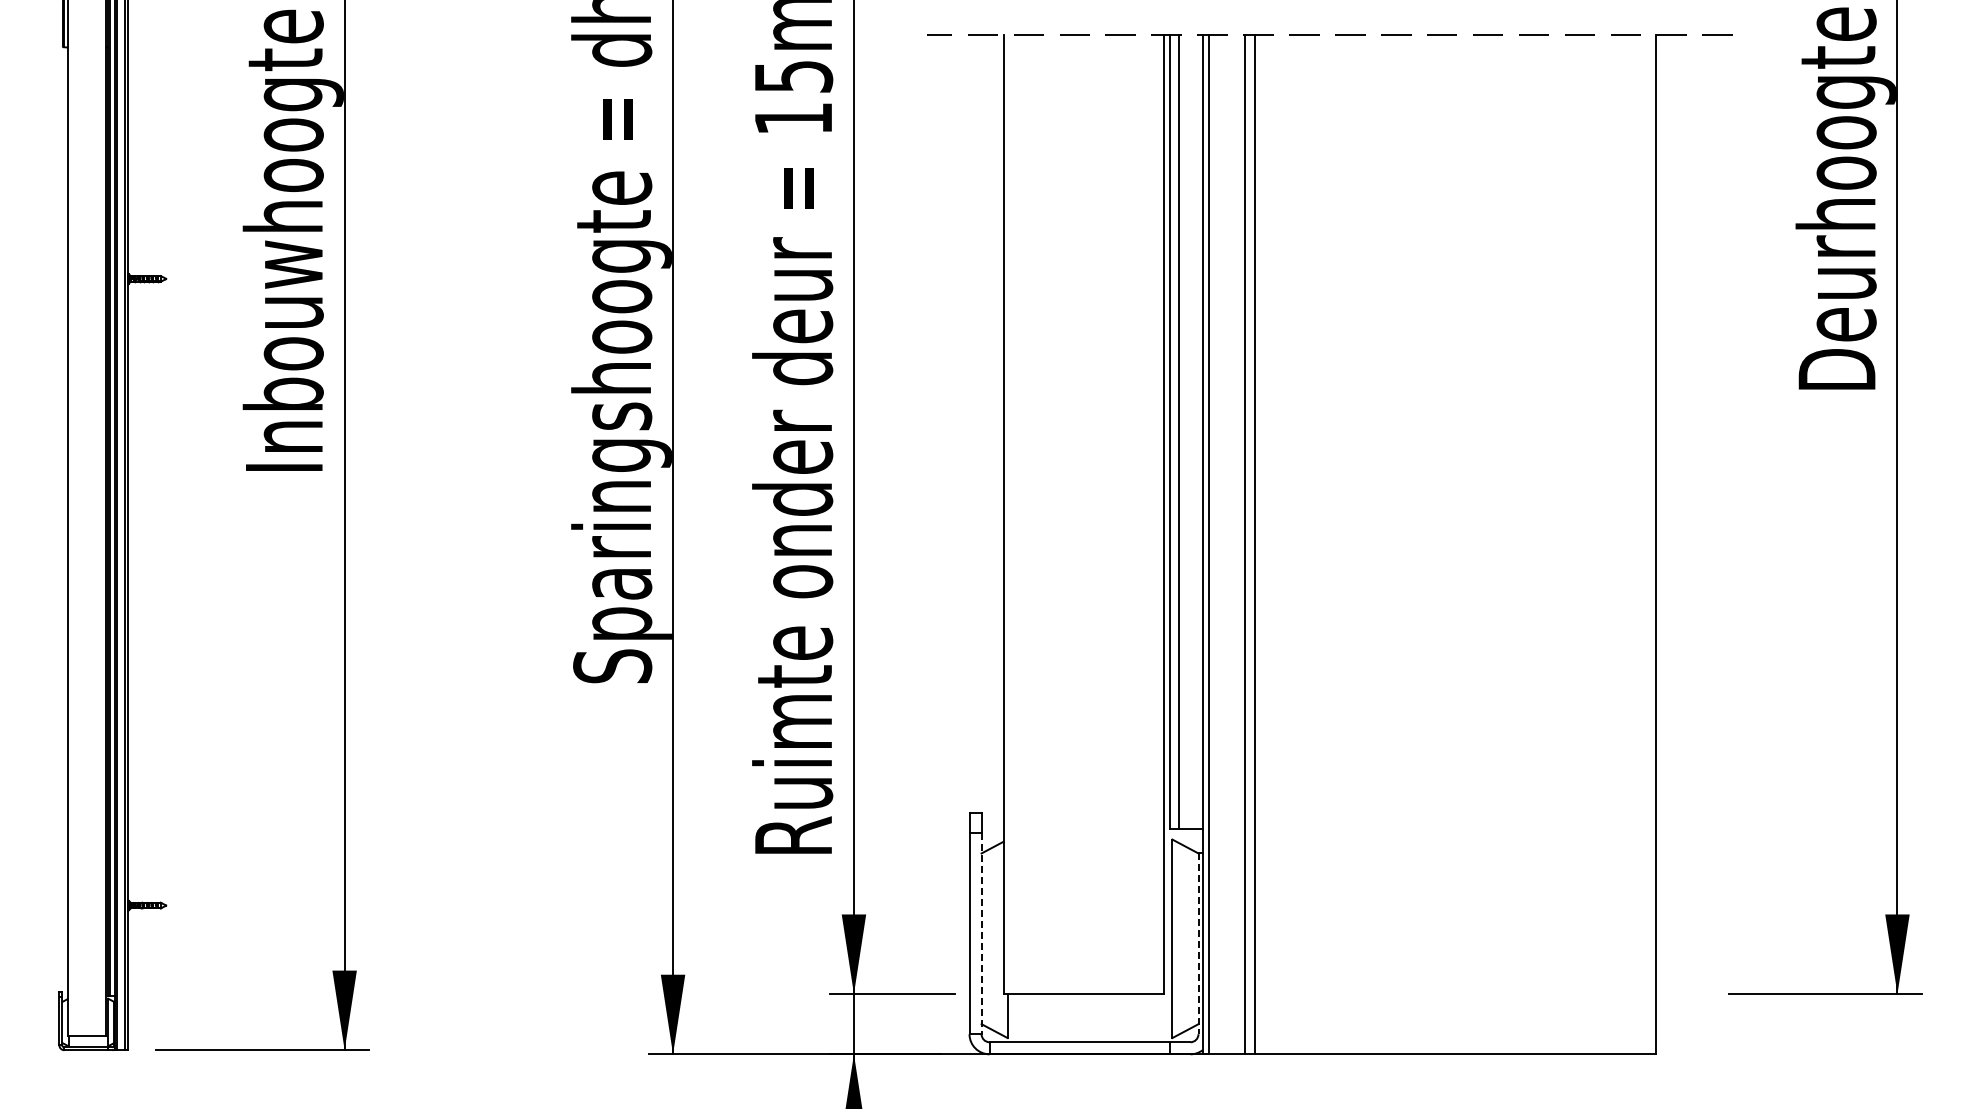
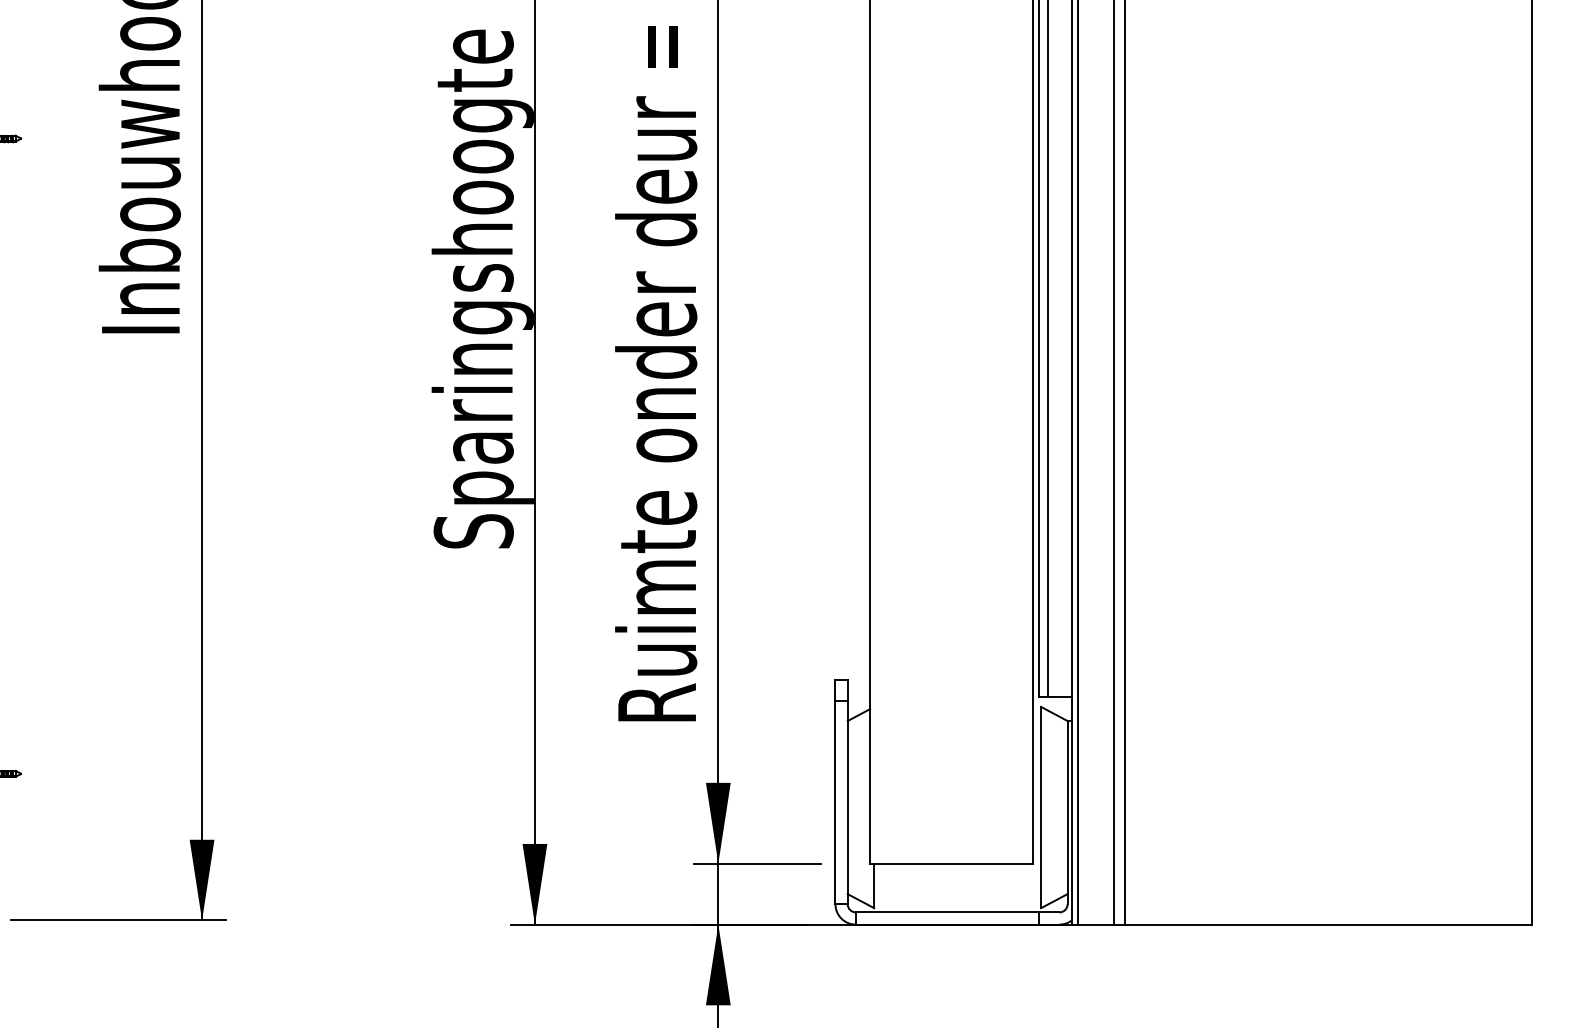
line: (981, 934) -> (847, 803), dashed -> solid
line: (1198, 944) -> (1067, 813), dashed -> solid

